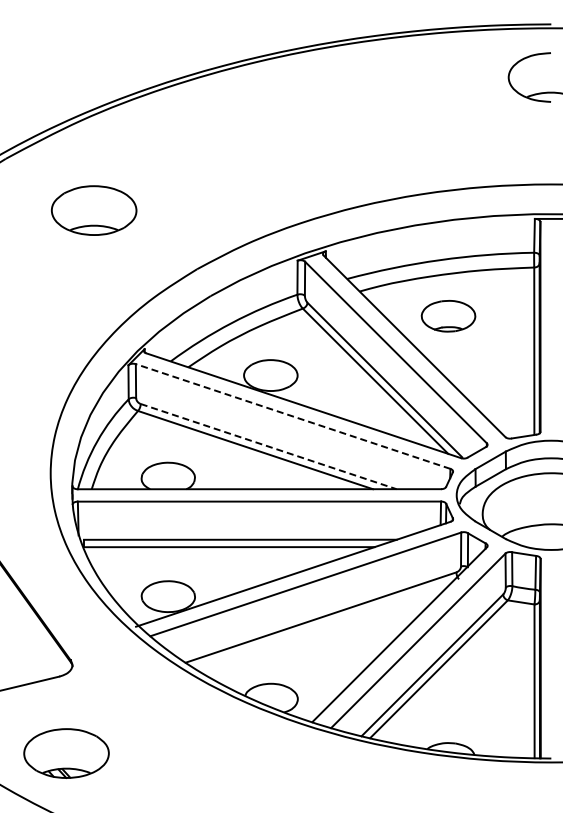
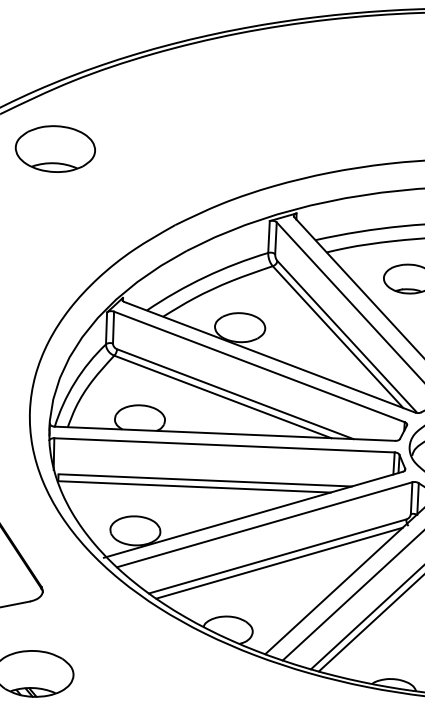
part: (94, 210) -> (55, 149), moved
line: (293, 416) -> (259, 366), dashed -> solid
line: (268, 446) -> (235, 394), dashed -> solid
line: (322, 624) -> (278, 563), added

